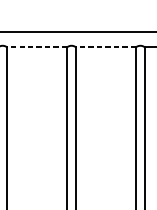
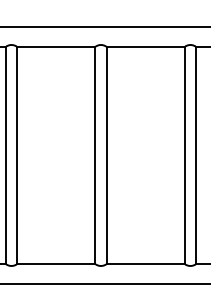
line: (36, 46) -> (55, 46), dashed -> solid
line: (105, 46) -> (145, 46), dashed -> solid

